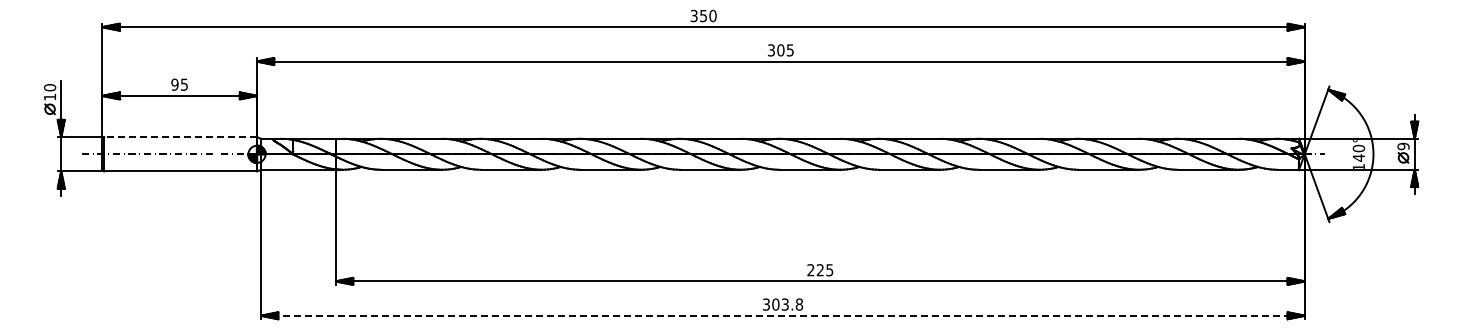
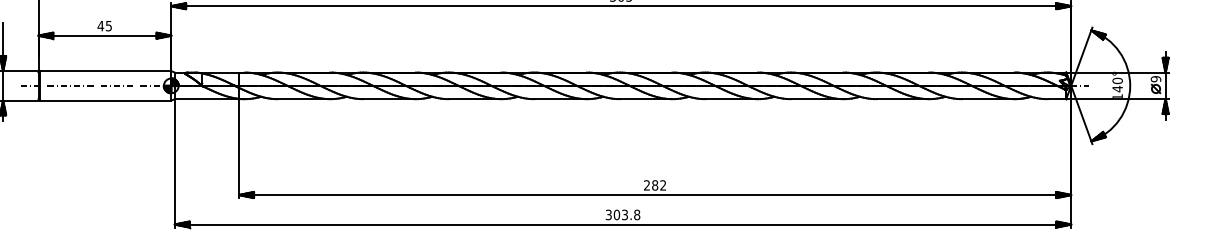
text: (174, 84) -> (100, 25), 95 -> 45
line: (180, 137) -> (105, 71), dashed -> solid
text: (824, 270) -> (658, 185), 225 -> 282
line: (782, 315) -> (622, 224), dashed -> solid

